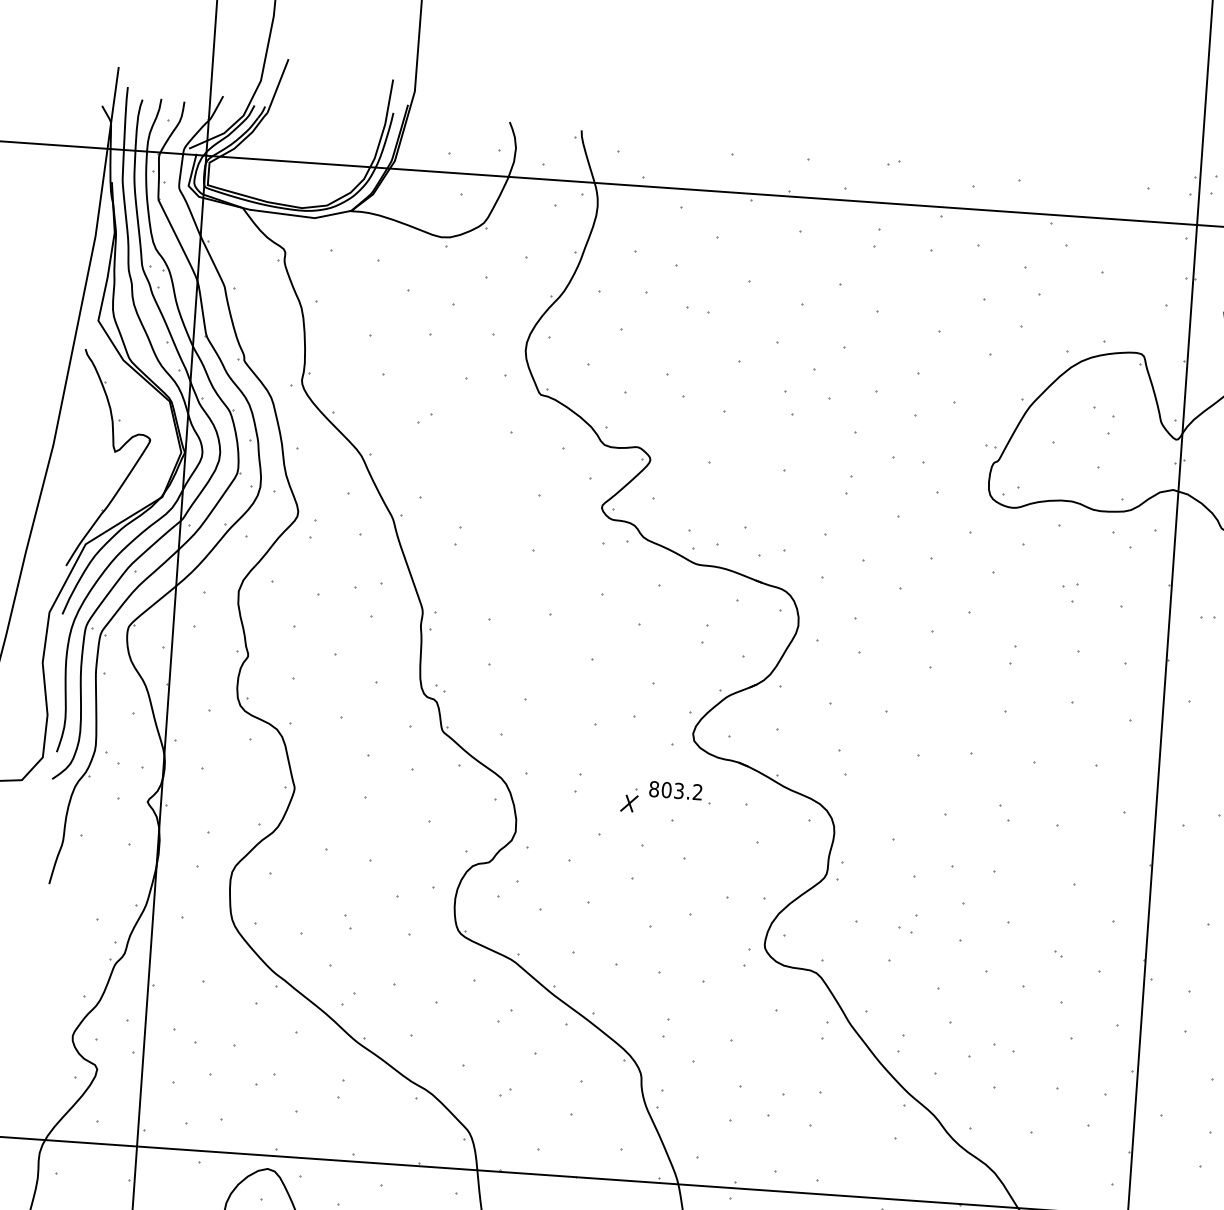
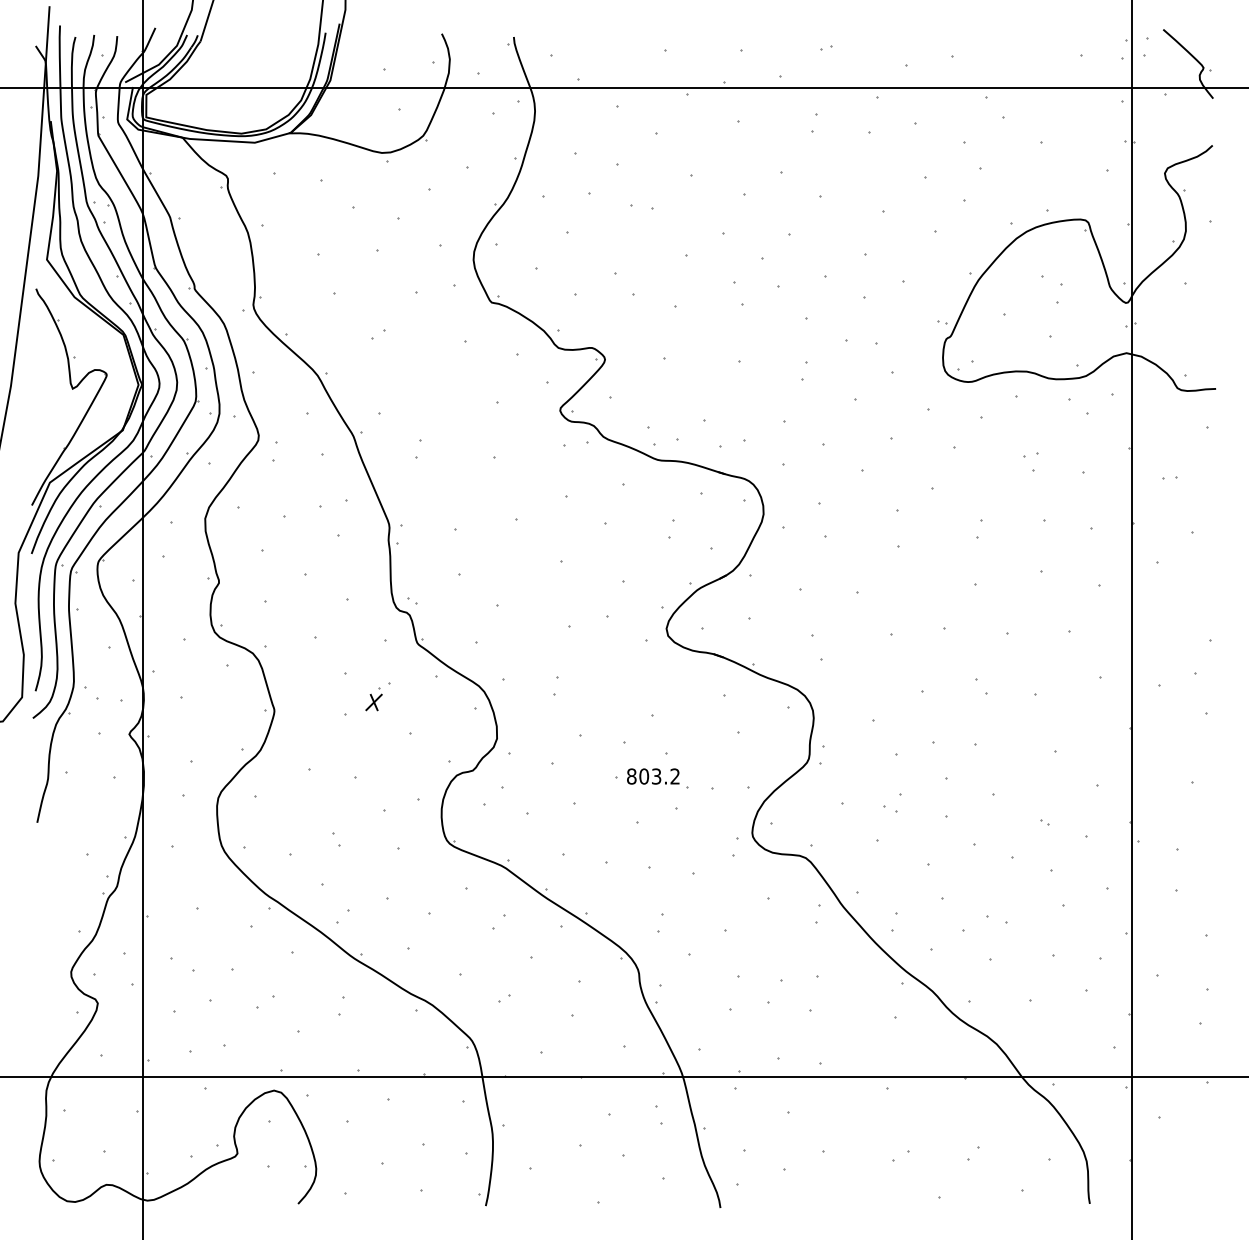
part: (679, 793) -> (657, 778), moved
part: (629, 800) -> (373, 699), moved

